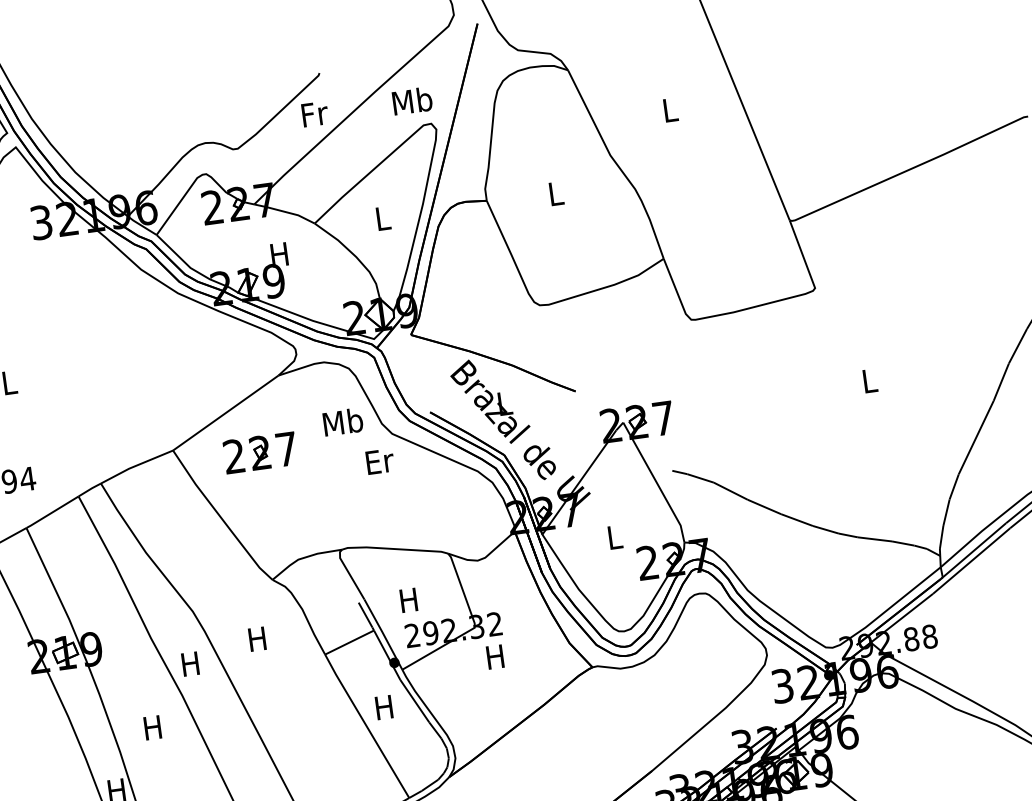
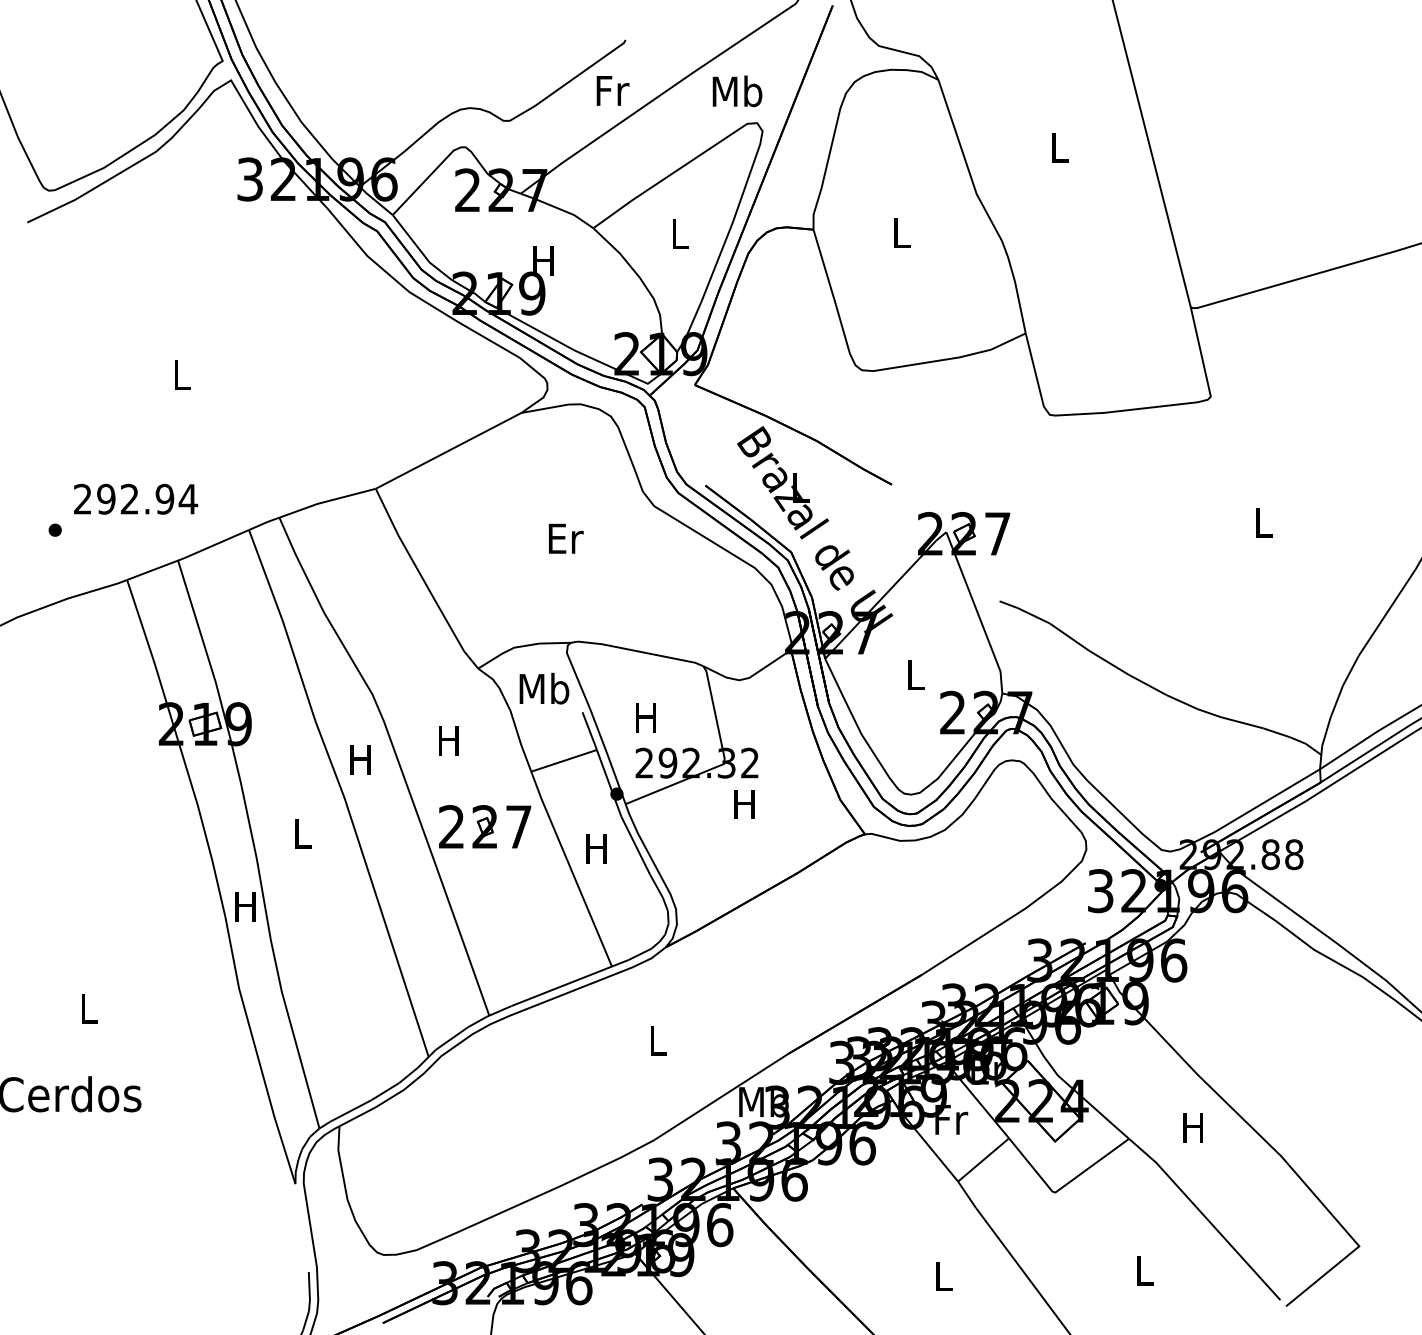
text: (343, 421) -> (544, 688), moved
part: (260, 452) -> (485, 826), moved
text: (380, 461) -> (566, 538), moved
text: (152, 727) -> (301, 833), H -> L

